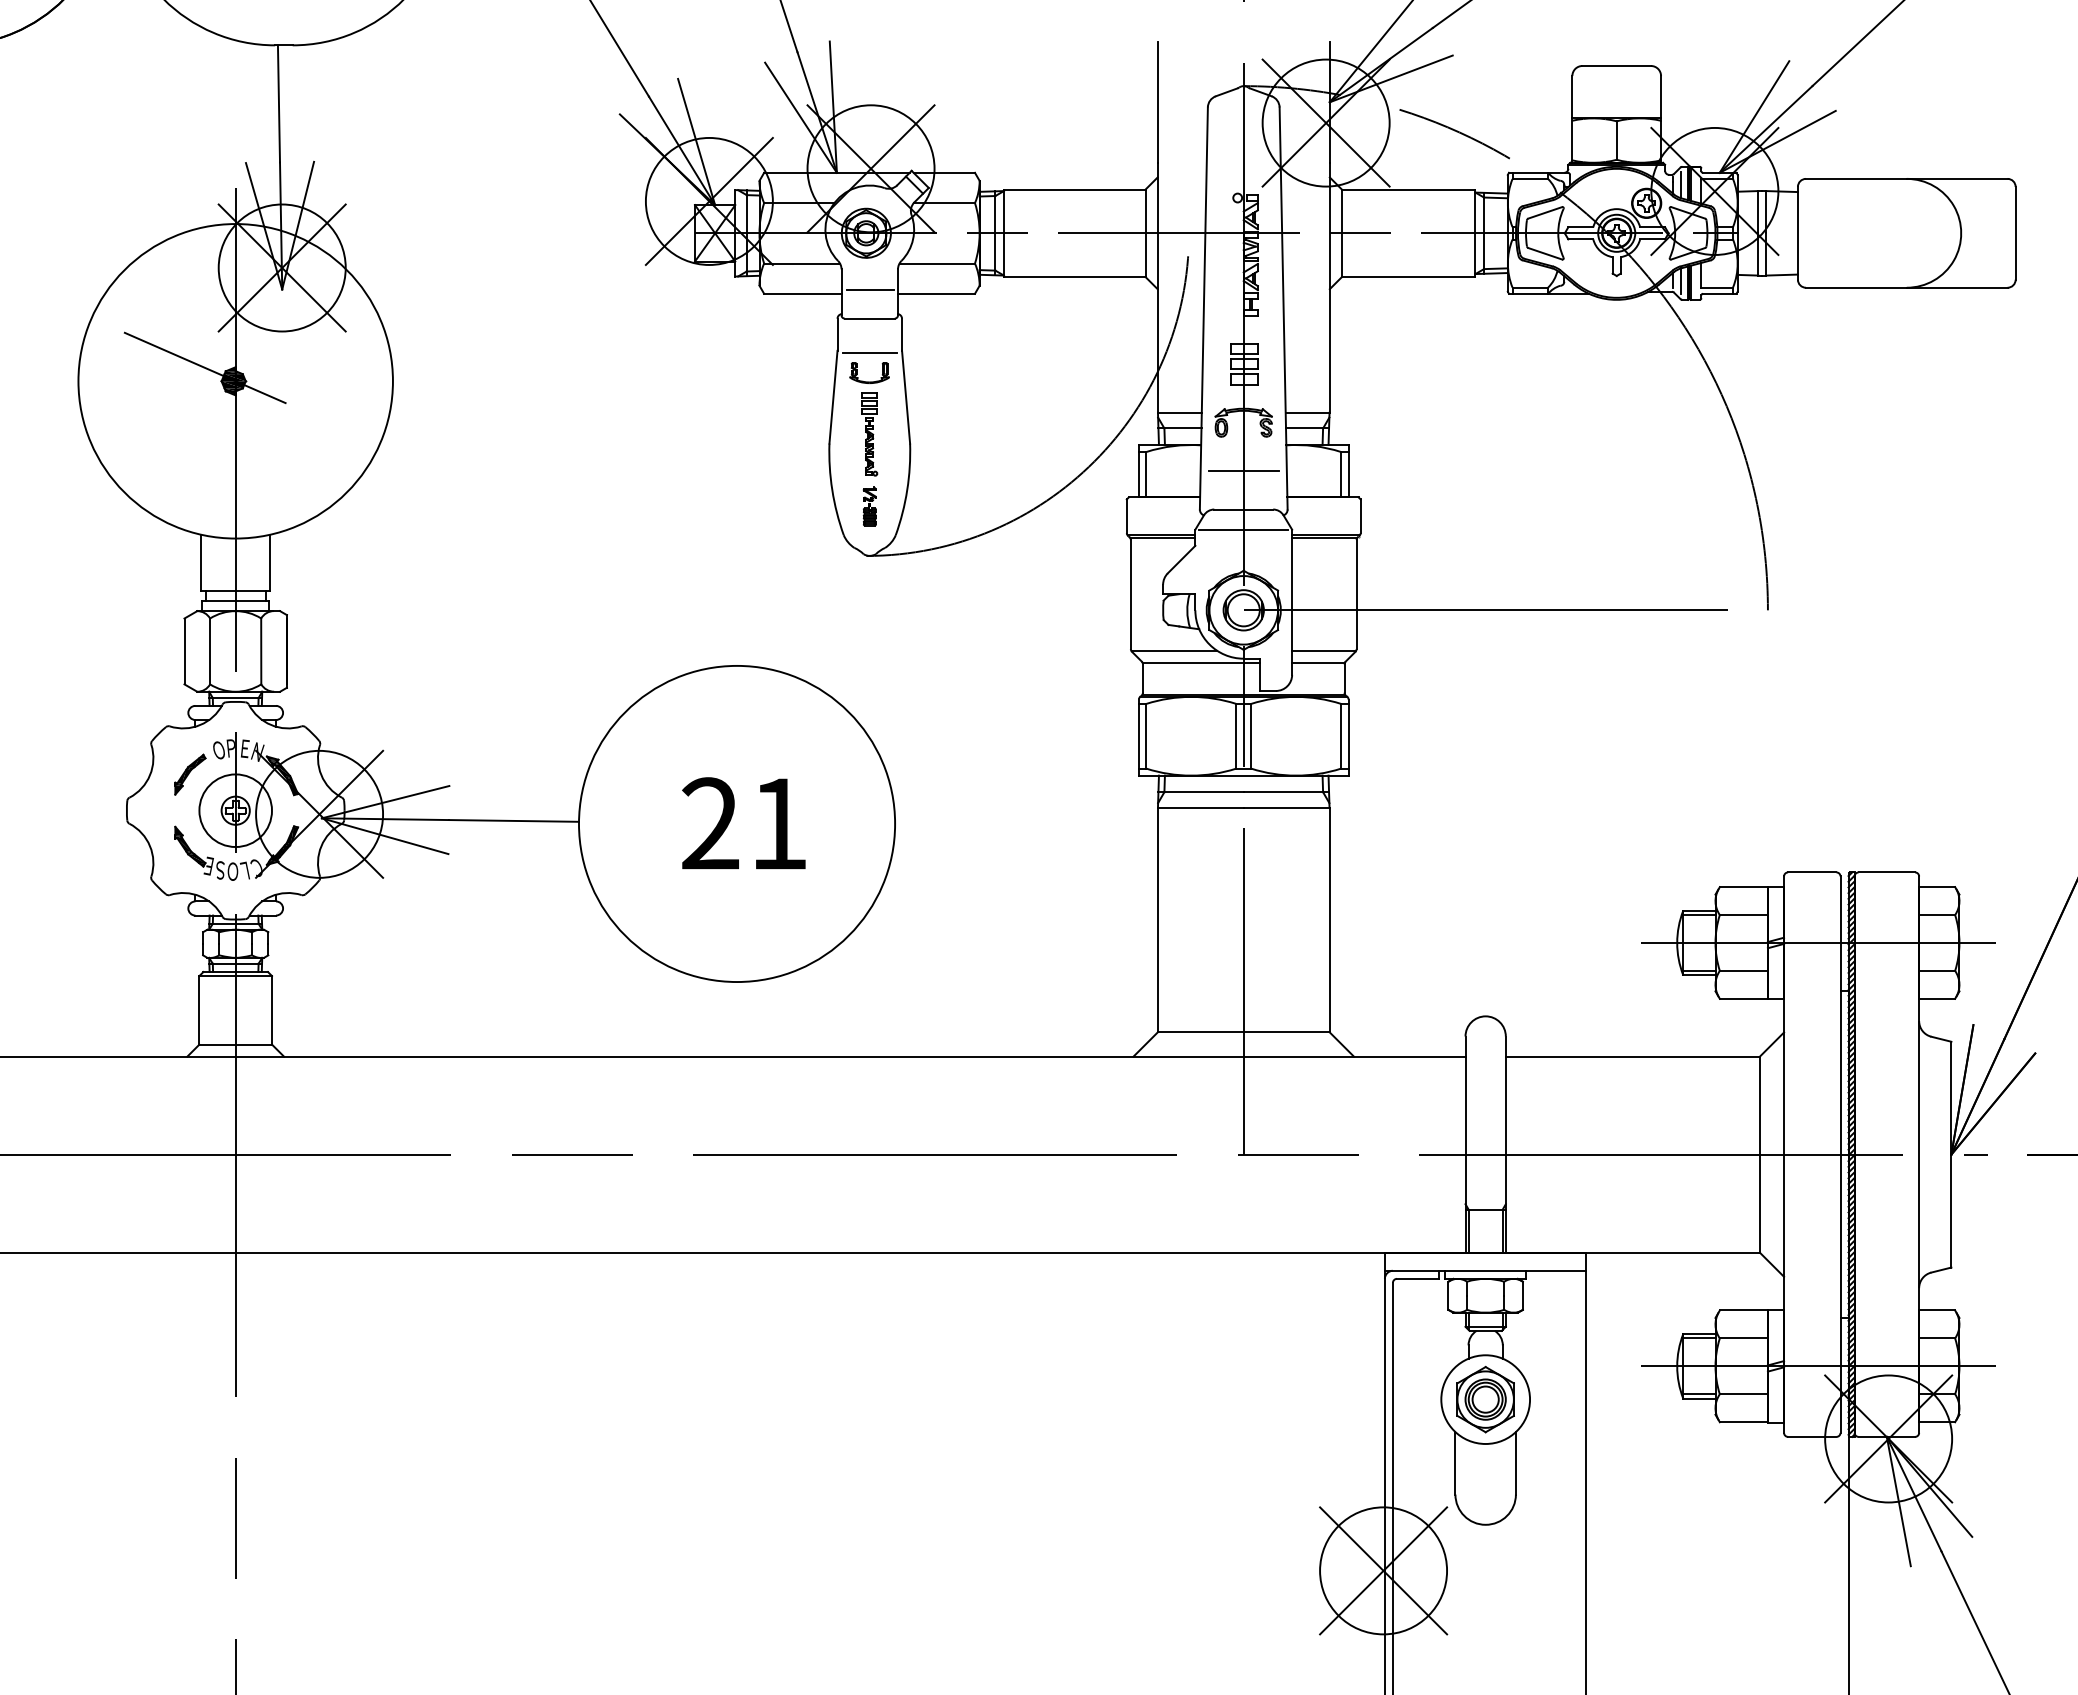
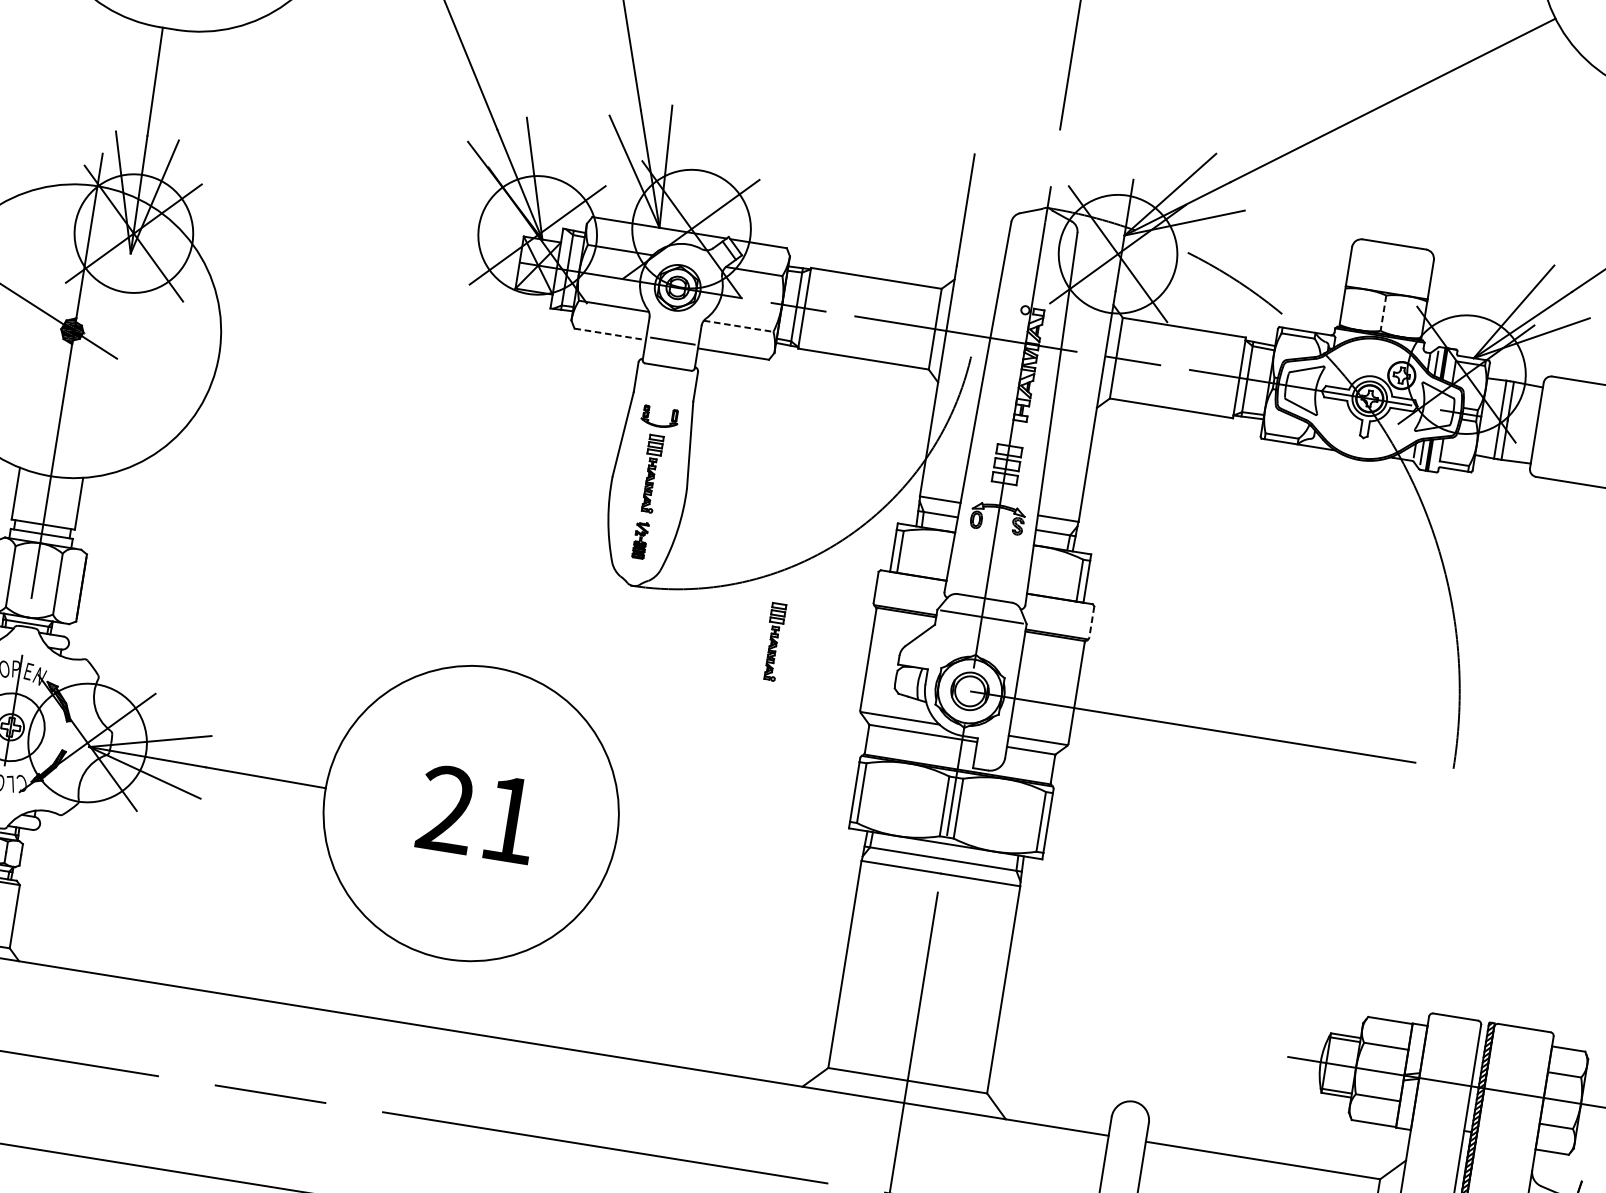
line: (1616, 141) -> (1383, 314), solid -> dashed
line: (937, 263) -> (738, 326), solid -> dashed
line: (802, 293) -> (609, 334), solid -> dashed
line: (869, 352) -> (663, 398), removed
line: (1243, 471) -> (990, 563), removed
line: (1360, 516) -> (1091, 622), solid -> dashed
part: (1027, 591) -> (773, 642), added

